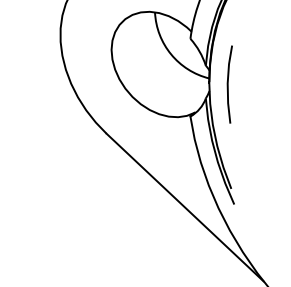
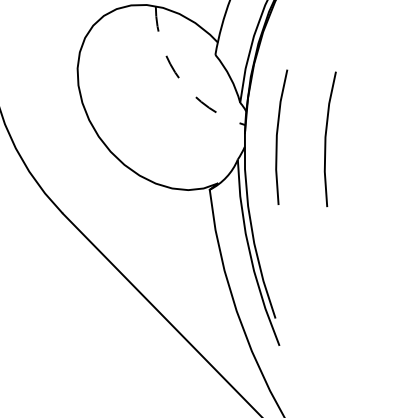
arc: (171, 54) -> (181, 80), solid -> dashed
line: (256, 84) -> (326, 139), added

